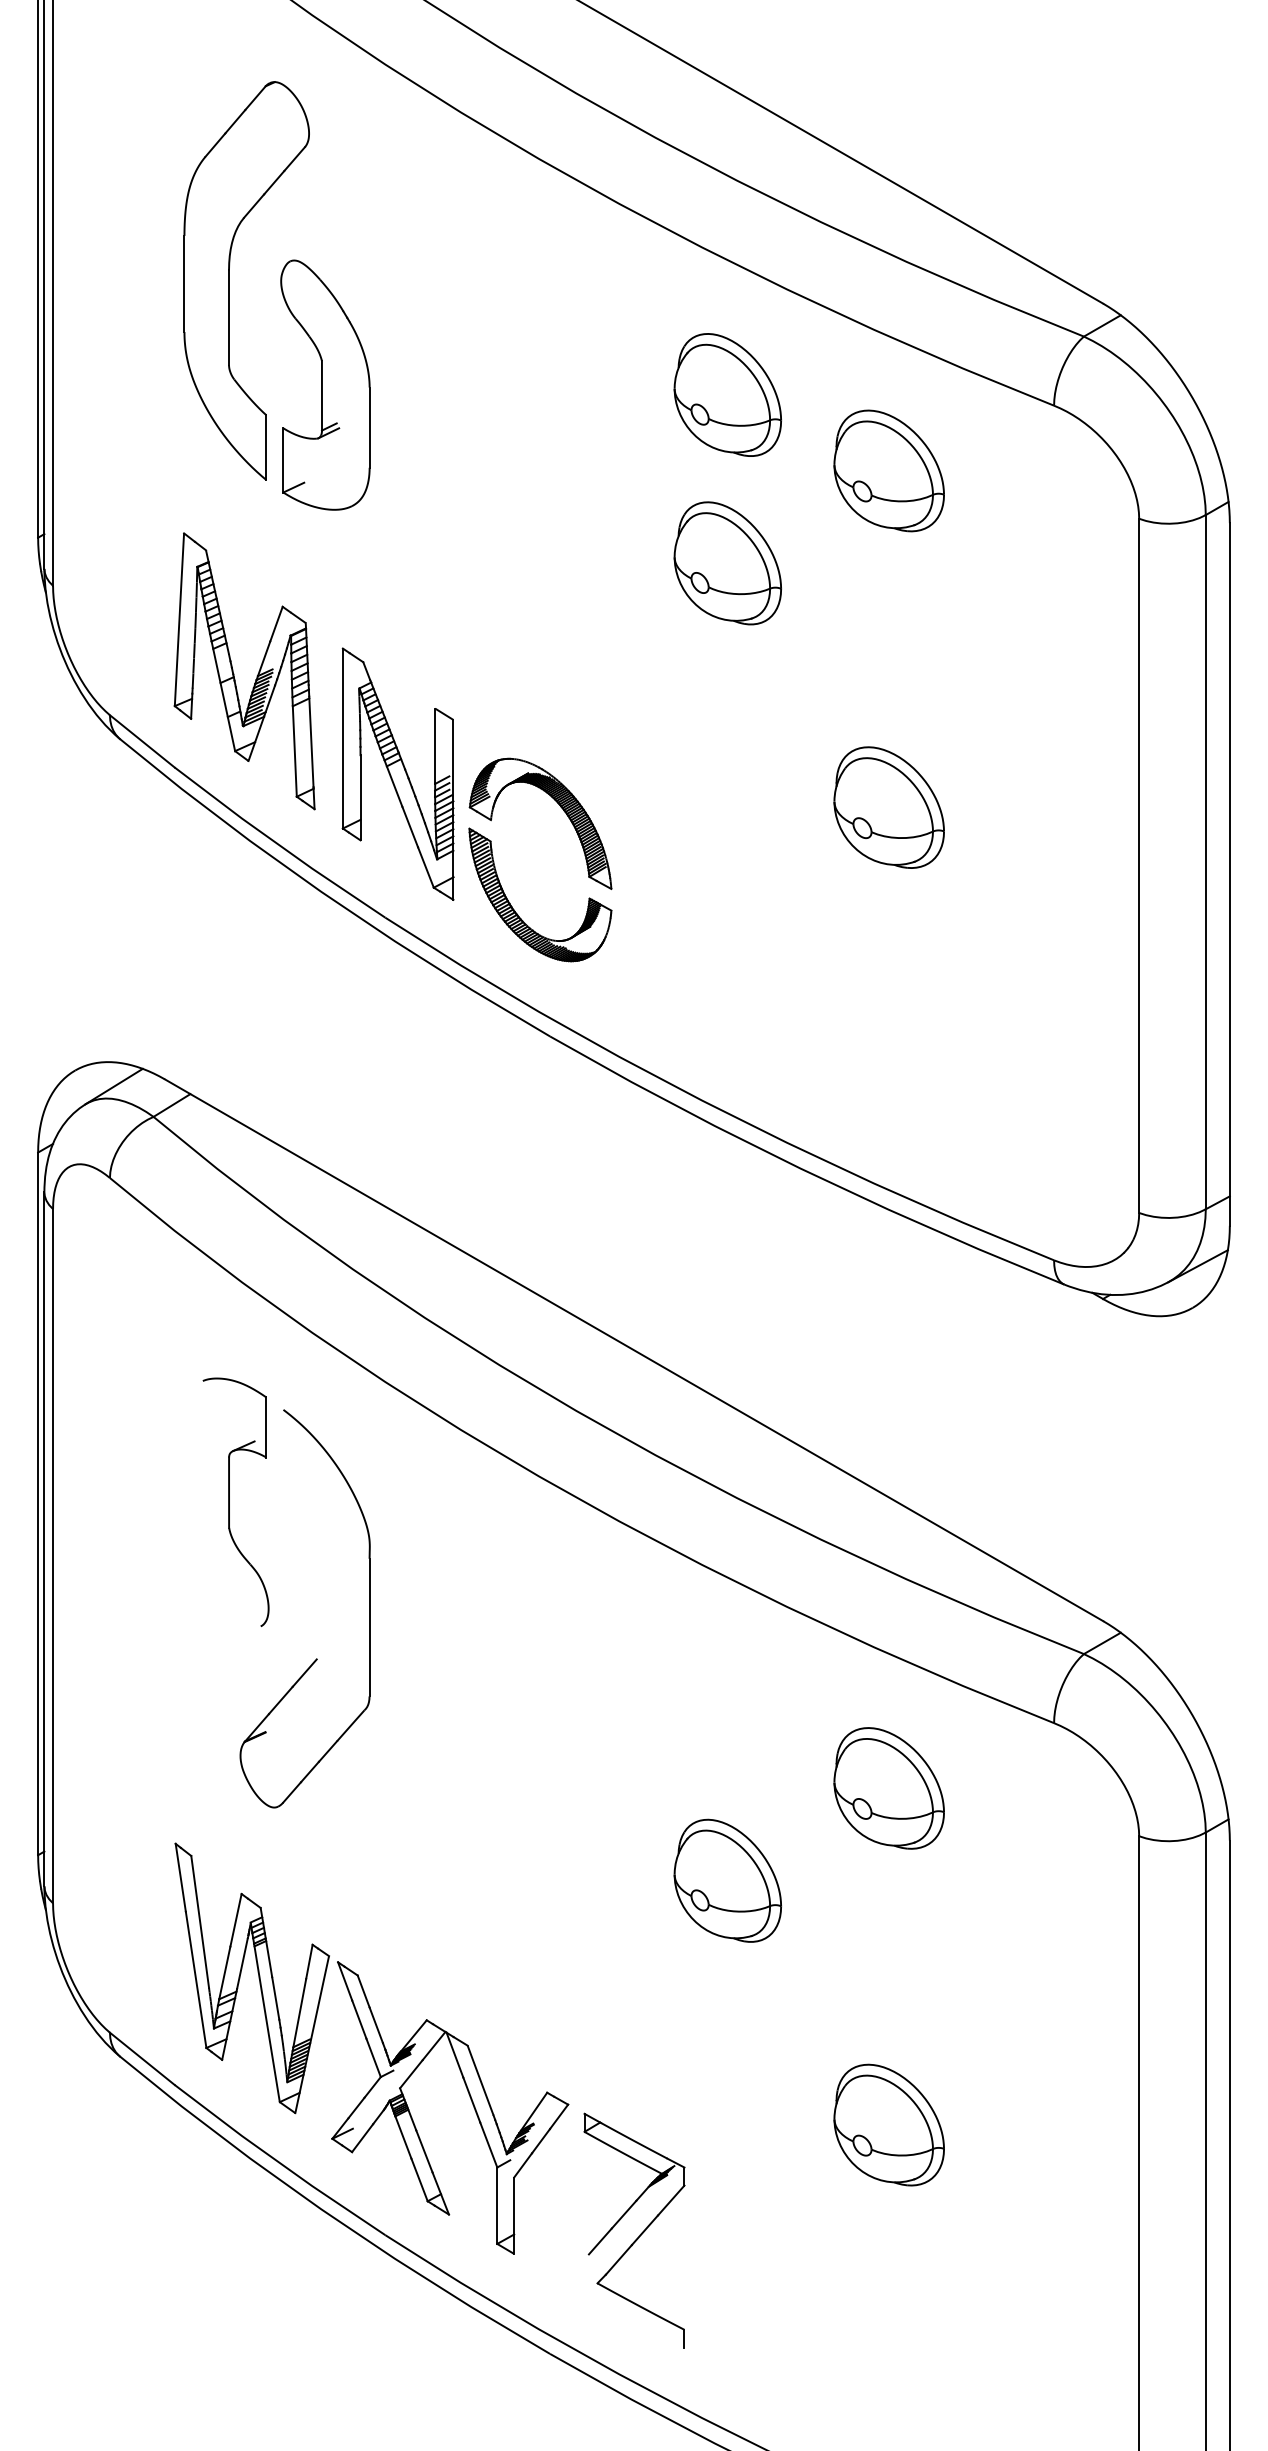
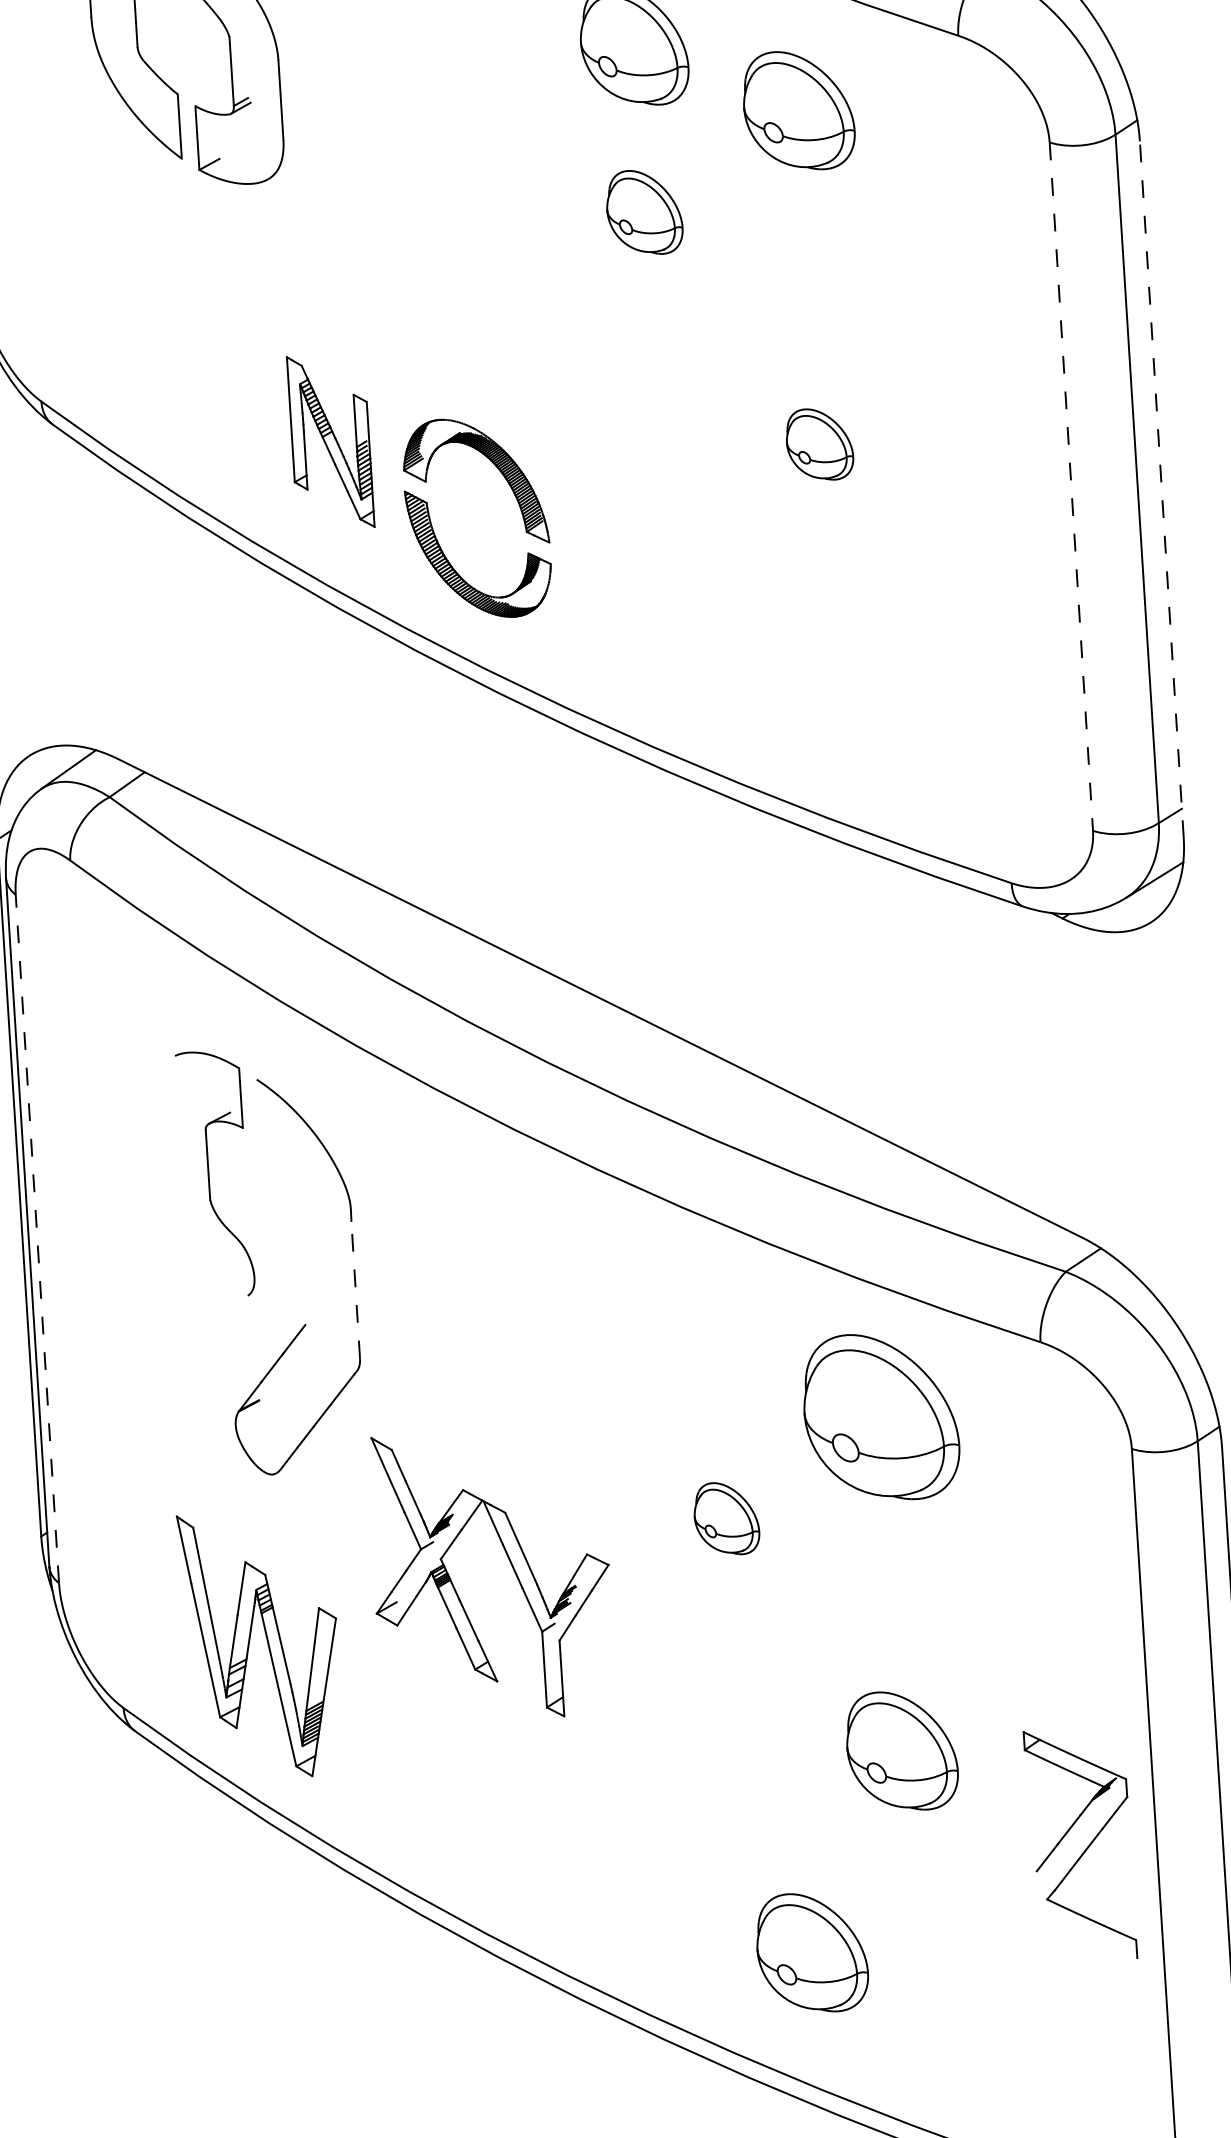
part: (727, 563) -> (644, 212), size x0.7
part: (234, 673) -> (162, 352), removed
part: (397, 773) -> (330, 441), size x0.7
part: (888, 807) -> (819, 444), size x0.6
line: (1139, 866) -> (1071, 487), solid -> dashed
line: (1229, 874) -> (1161, 489), solid -> dashed
line: (53, 1555) -> (37, 1238), solid -> dashed
line: (369, 1627) -> (355, 1290), solid -> dashed
part: (888, 1788) -> (880, 1417), size x1.4
part: (727, 1880) -> (726, 1518), size x0.6
part: (469, 2097) -> (510, 1564), moved
part: (639, 2234) -> (1085, 1848), moved
part: (785, 2321) -> (811, 1952), added

